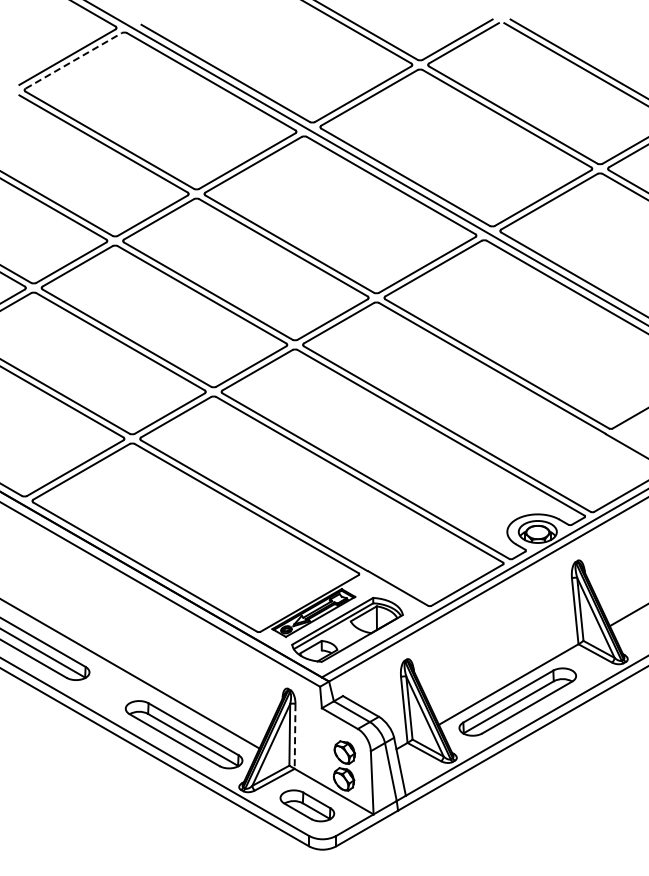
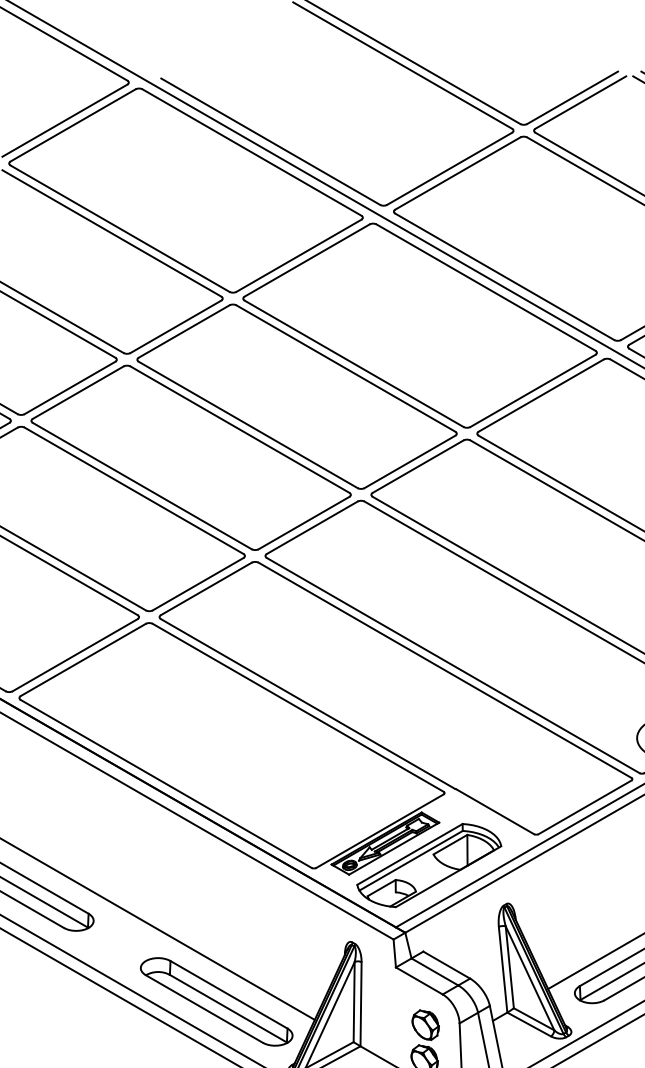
line: (74, 60) -> (74, 124), dashed -> solid
line: (295, 737) -> (361, 1005), dashed -> solid

